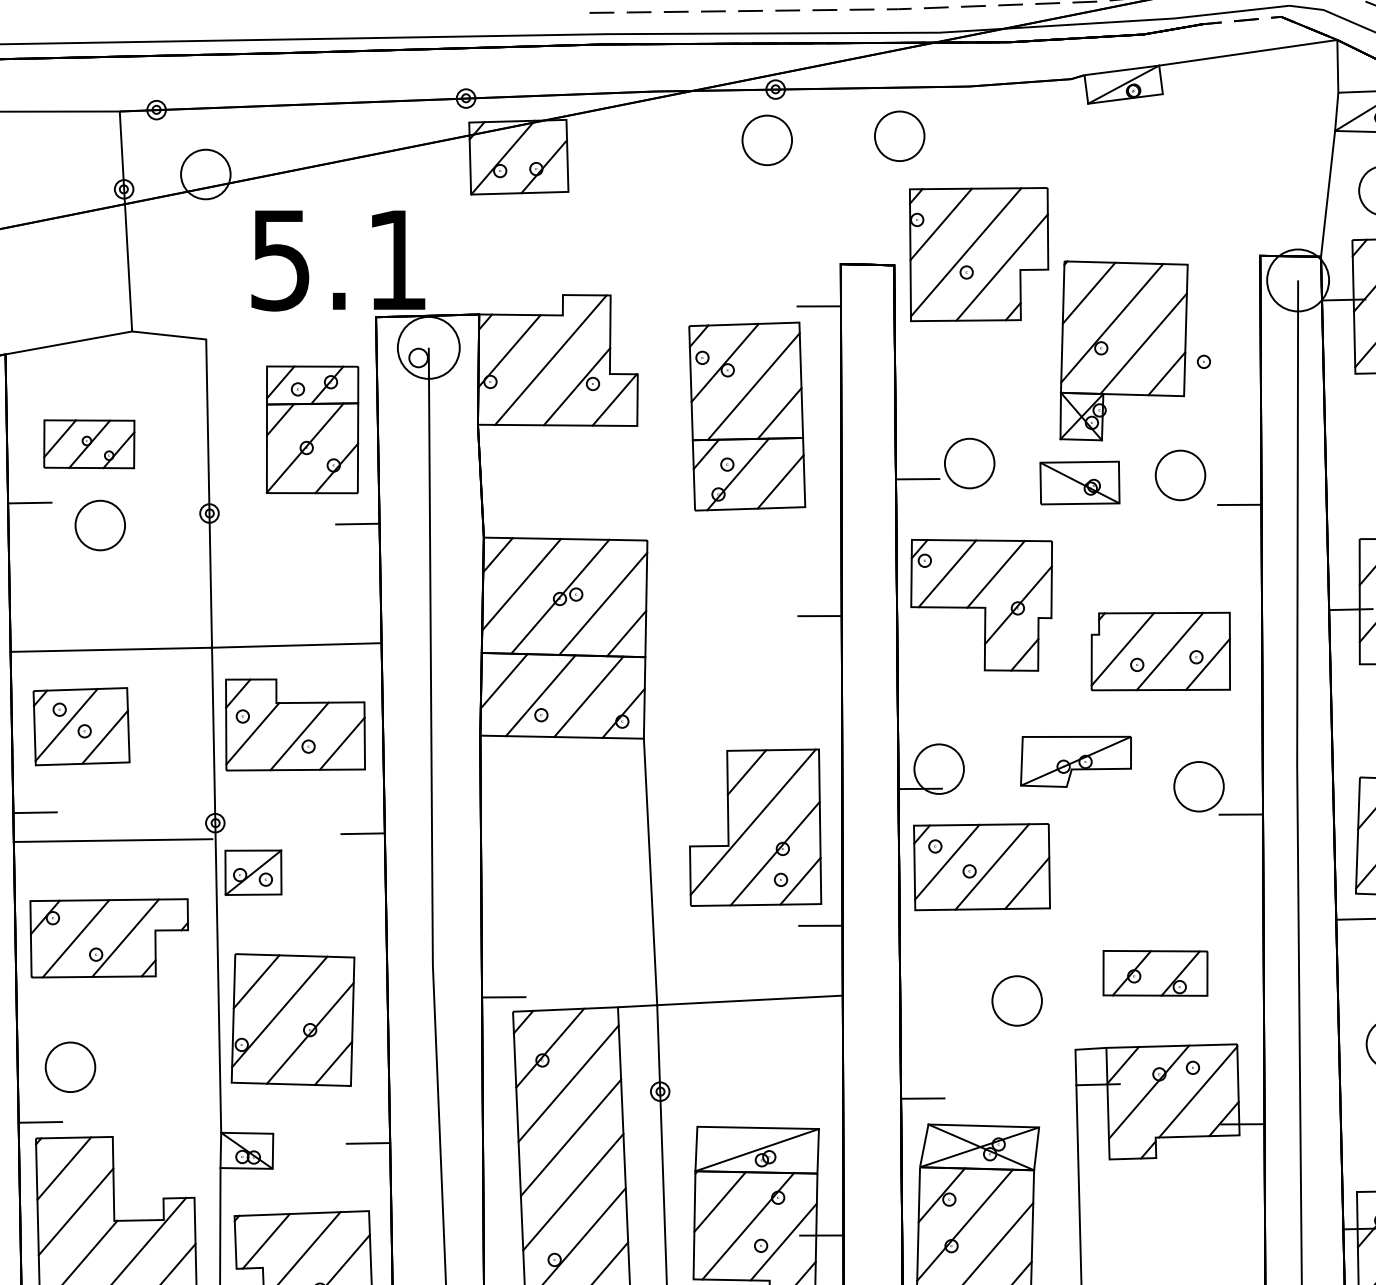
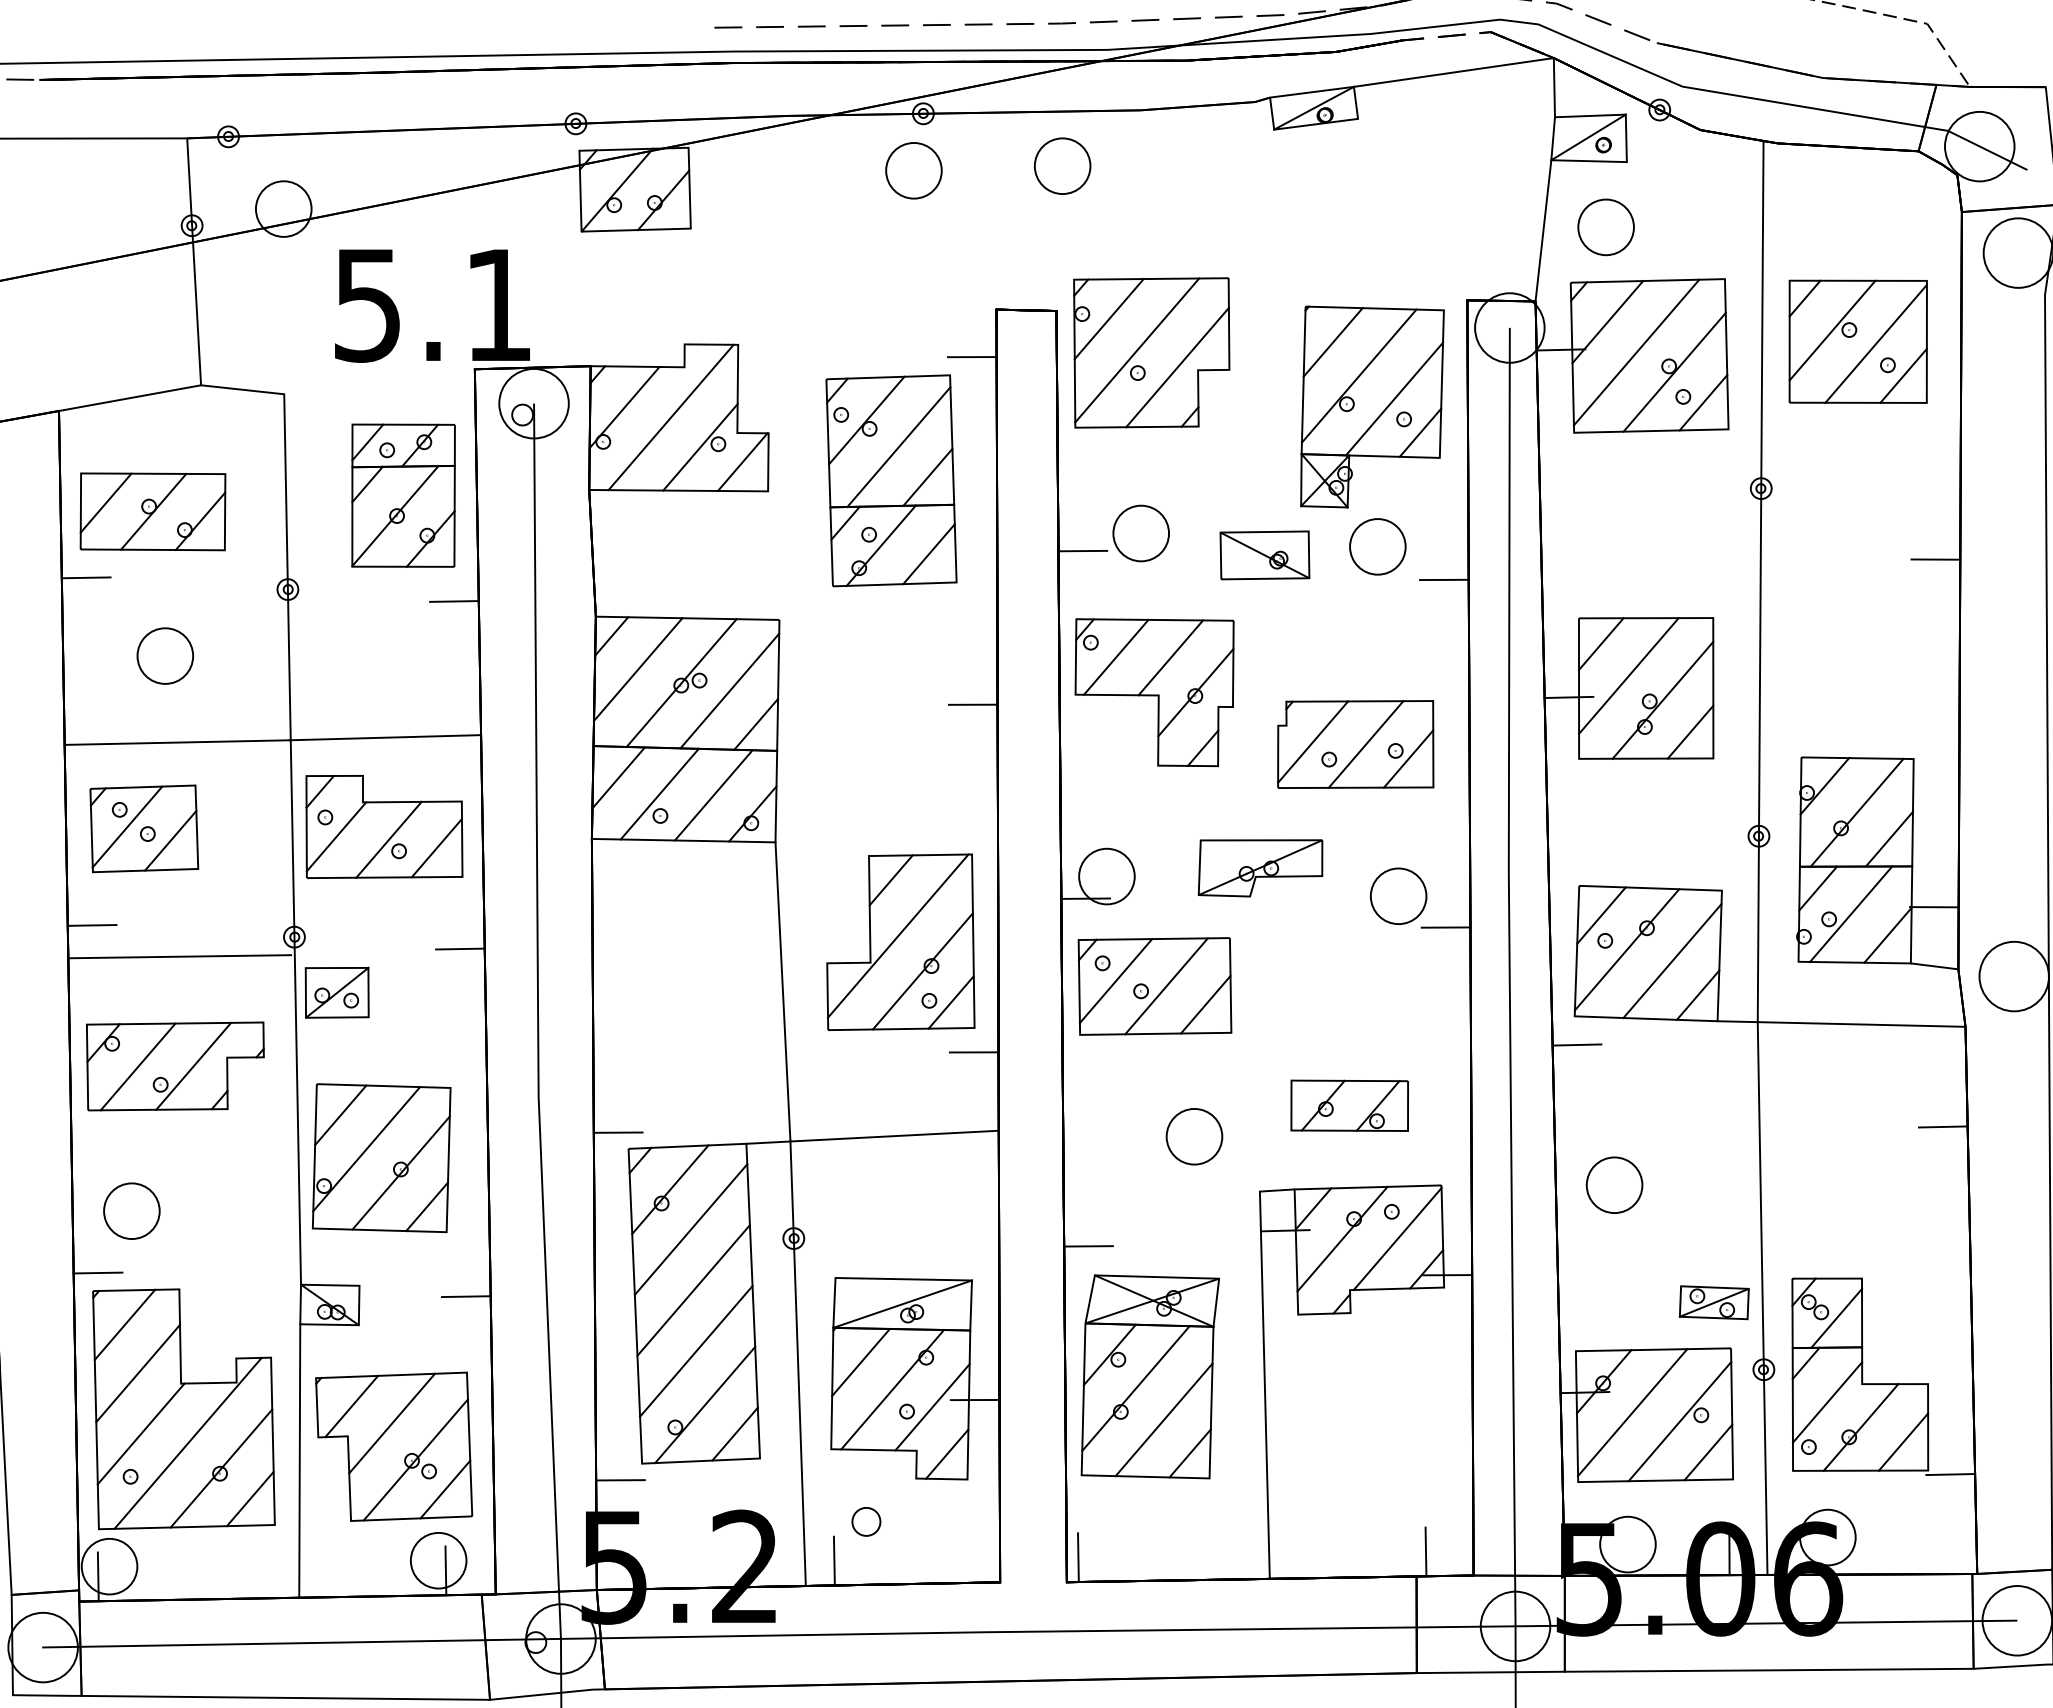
part: (978, 254) -> (1151, 352), moved
part: (1124, 350) -> (1372, 406), moved
part: (88, 443) -> (152, 511), size x1.43
part: (99, 525) -> (164, 655), moved

